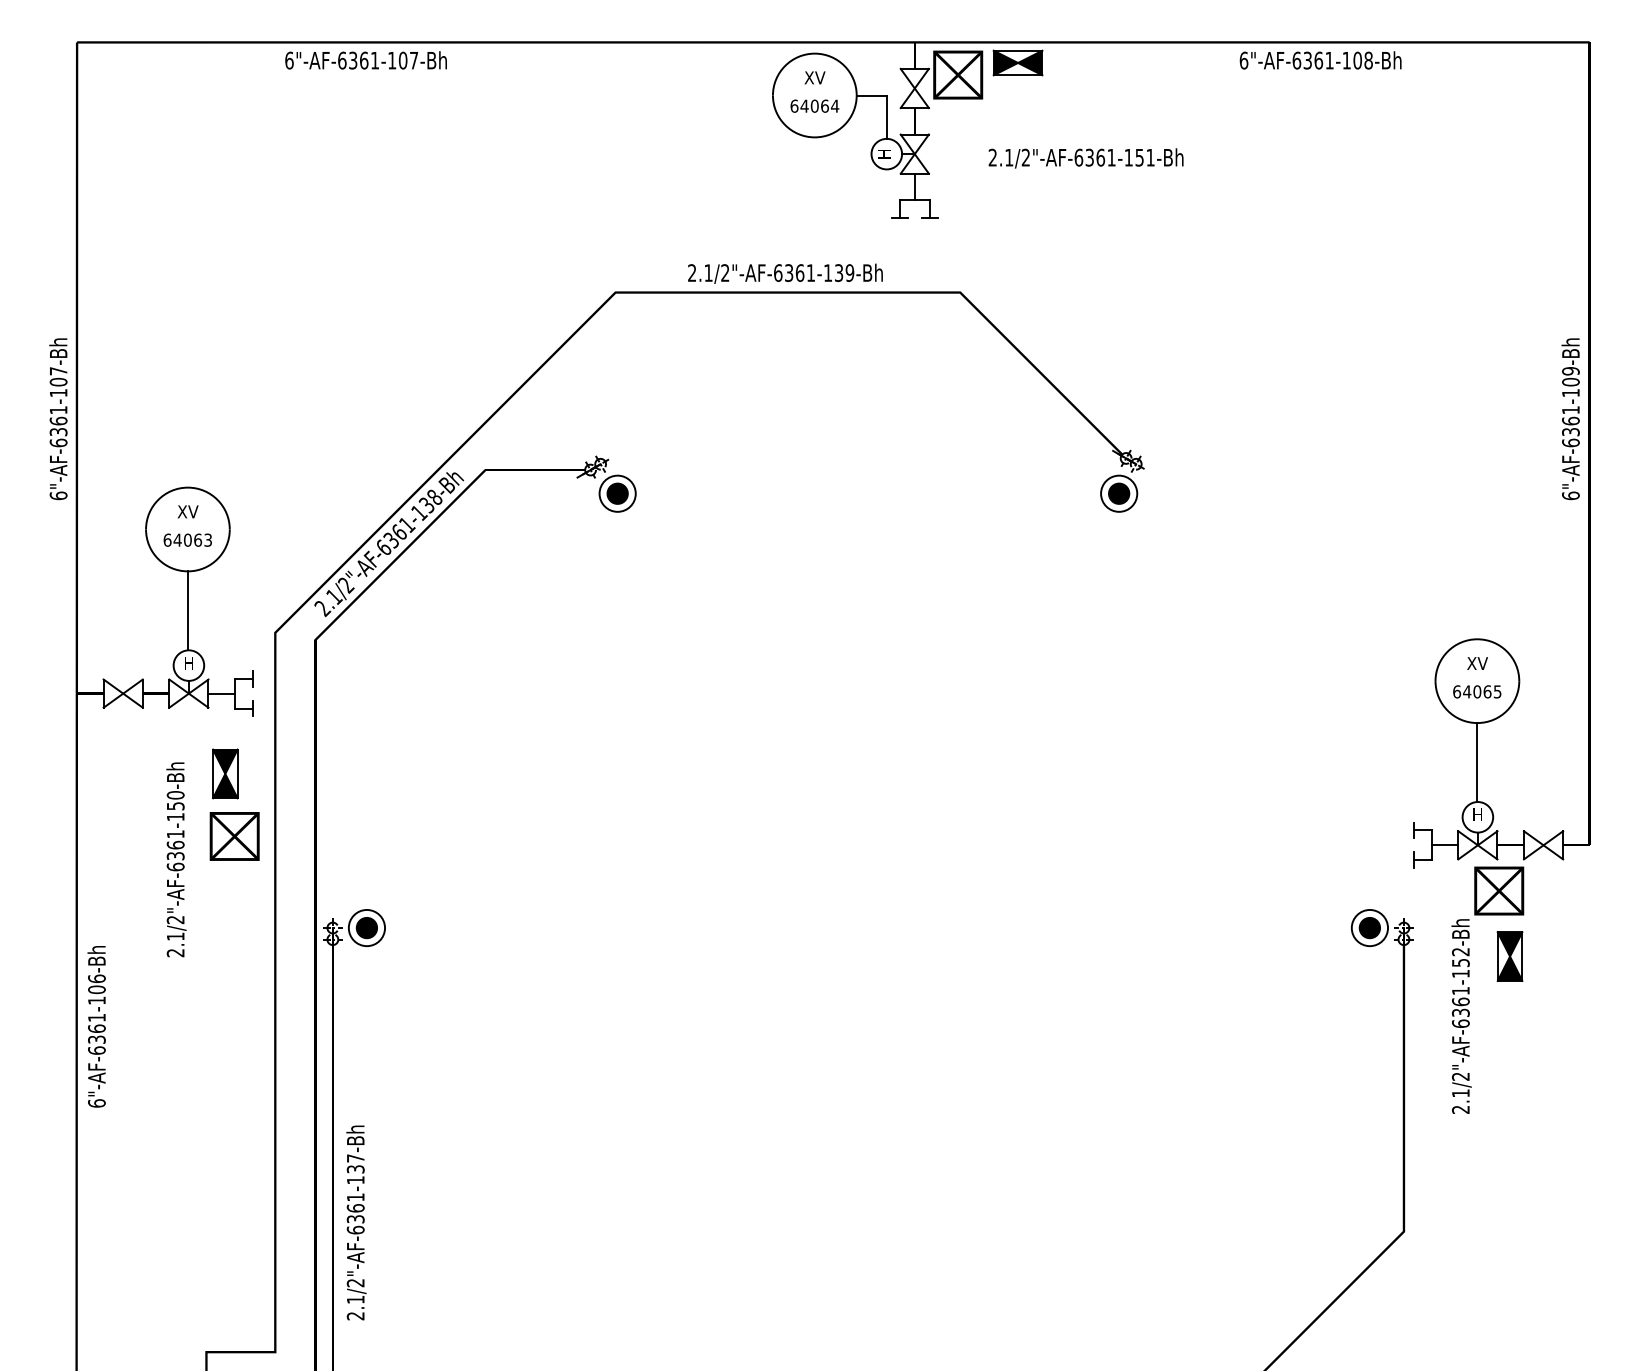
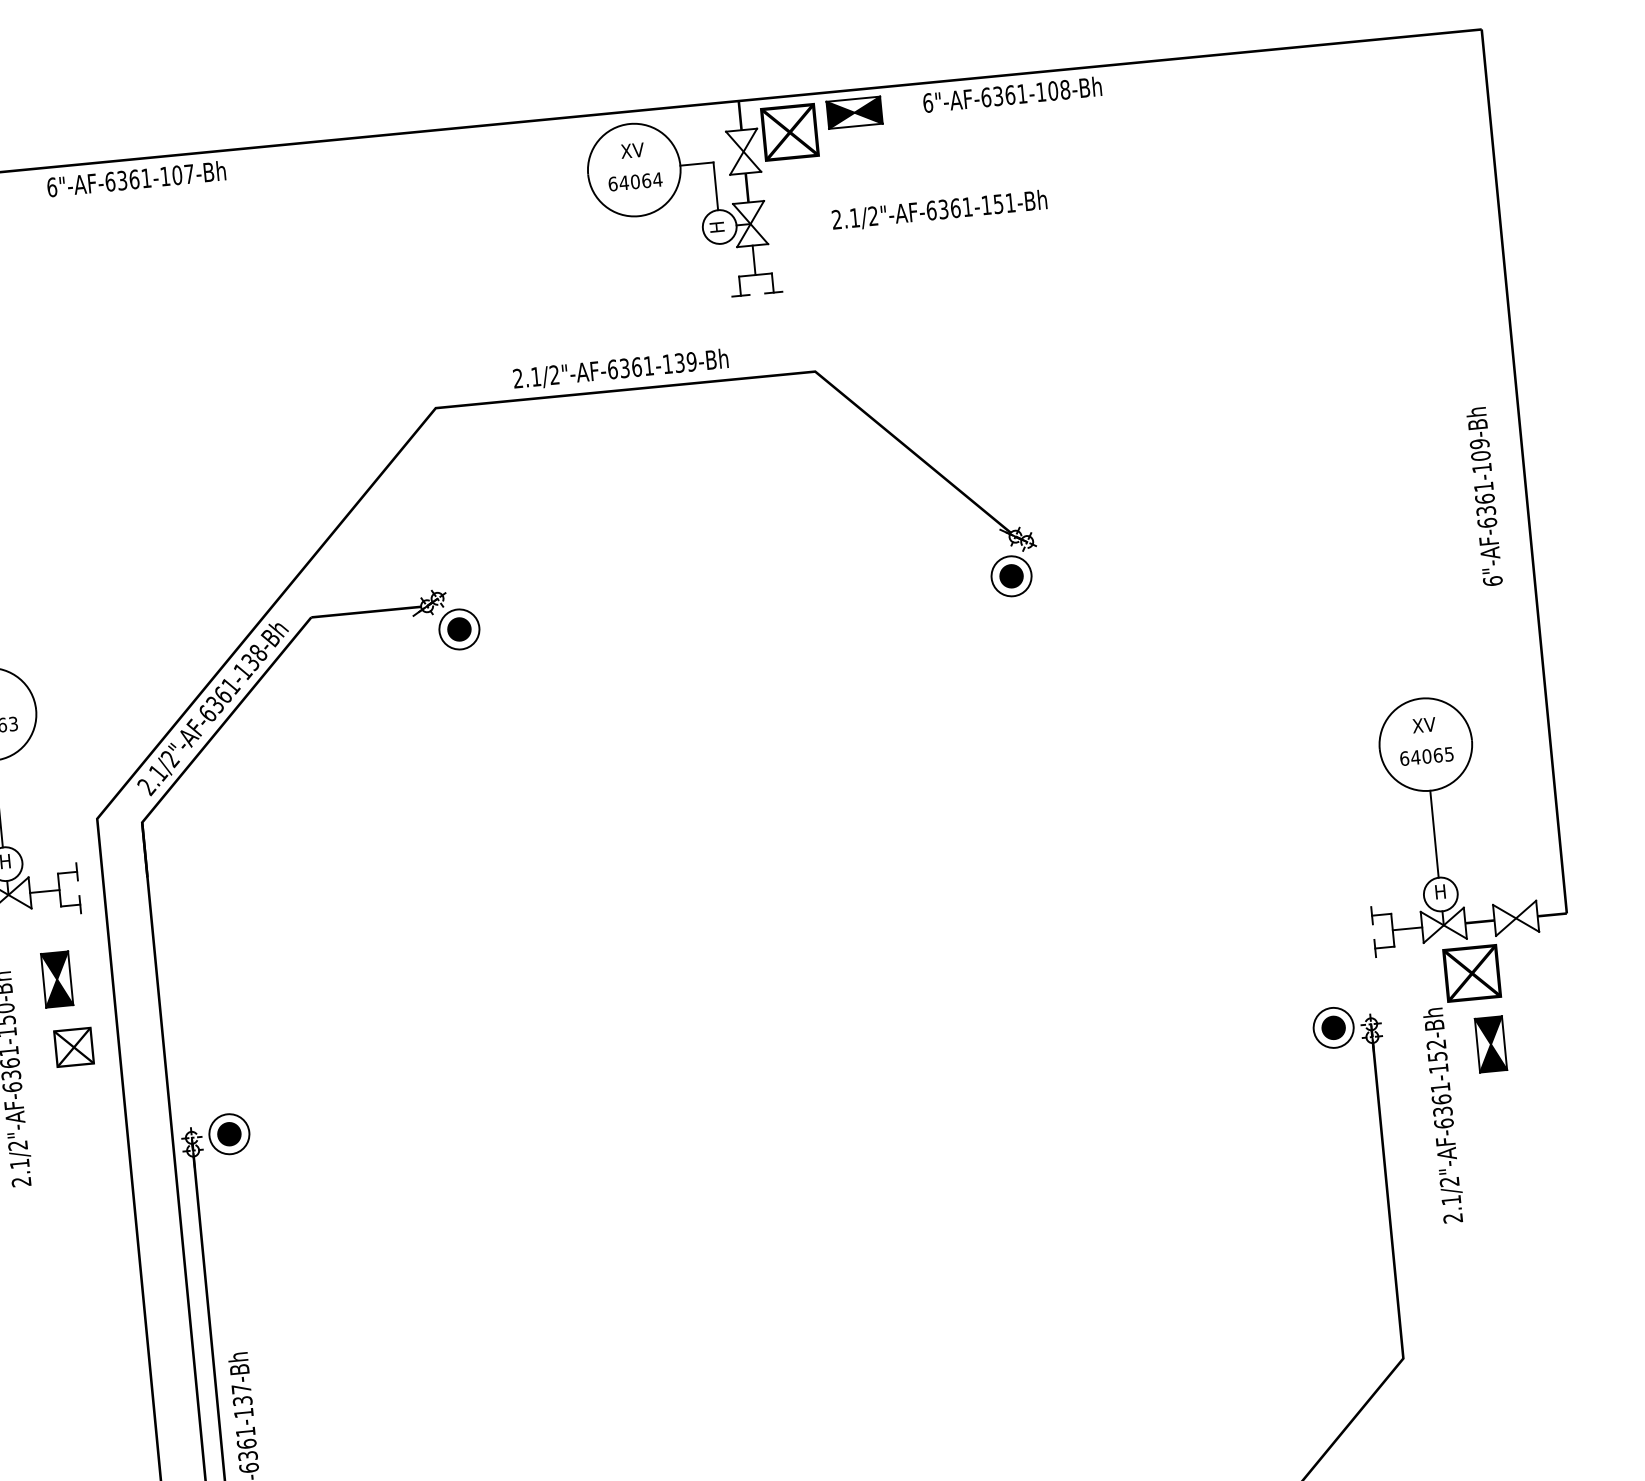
text: (1320, 60) -> (1012, 94), moved
text: (1570, 419) -> (1484, 497), moved
part: (234, 836) -> (73, 1047), size x0.7

